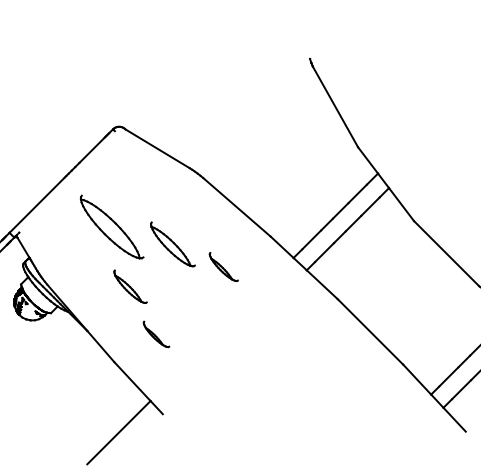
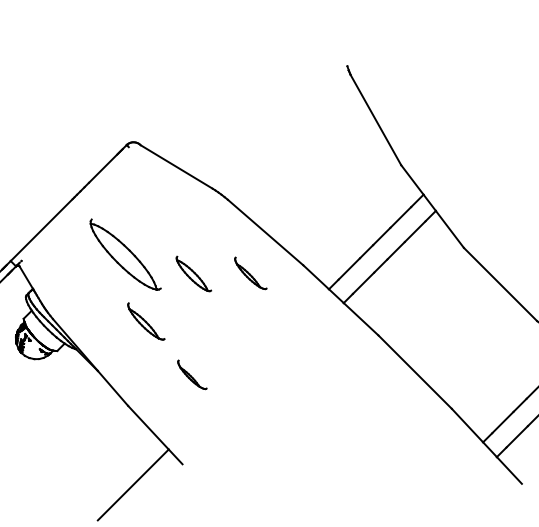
part: (172, 243) -> (193, 273), size x0.7
part: (223, 267) -> (250, 273), moved
part: (156, 334) -> (192, 374), moved

